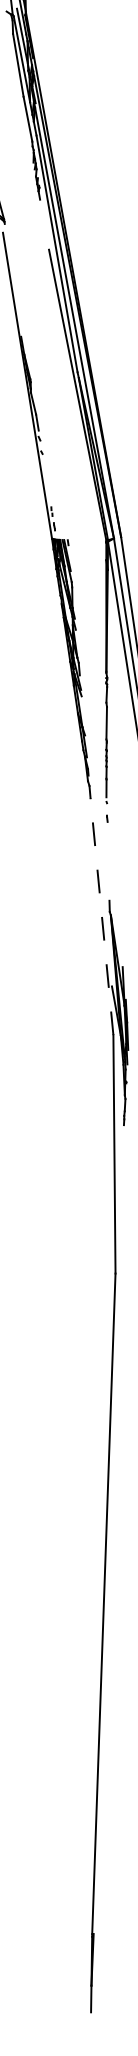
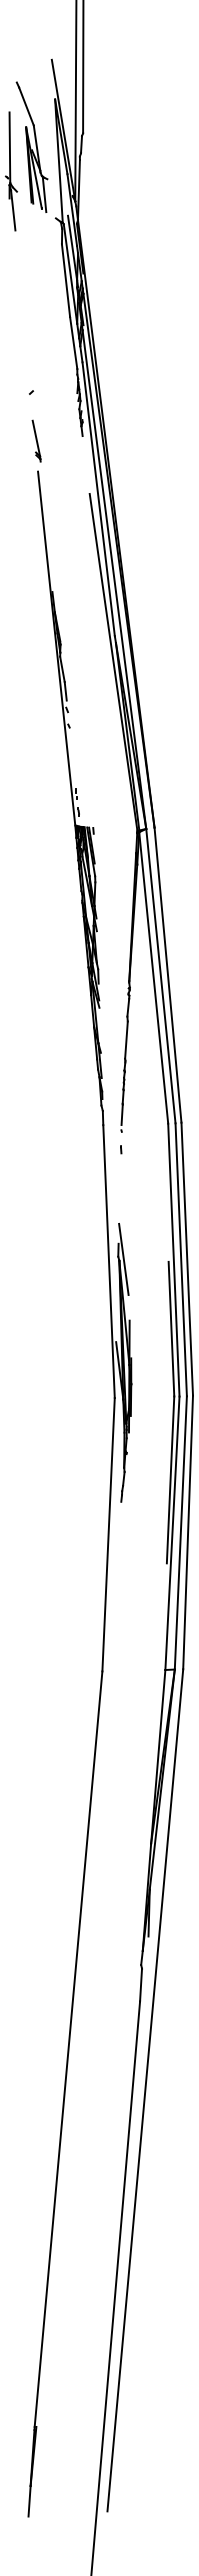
line: (114, 913) -> (123, 1258), added
line: (102, 916) -> (109, 1261), dashed -> solid

